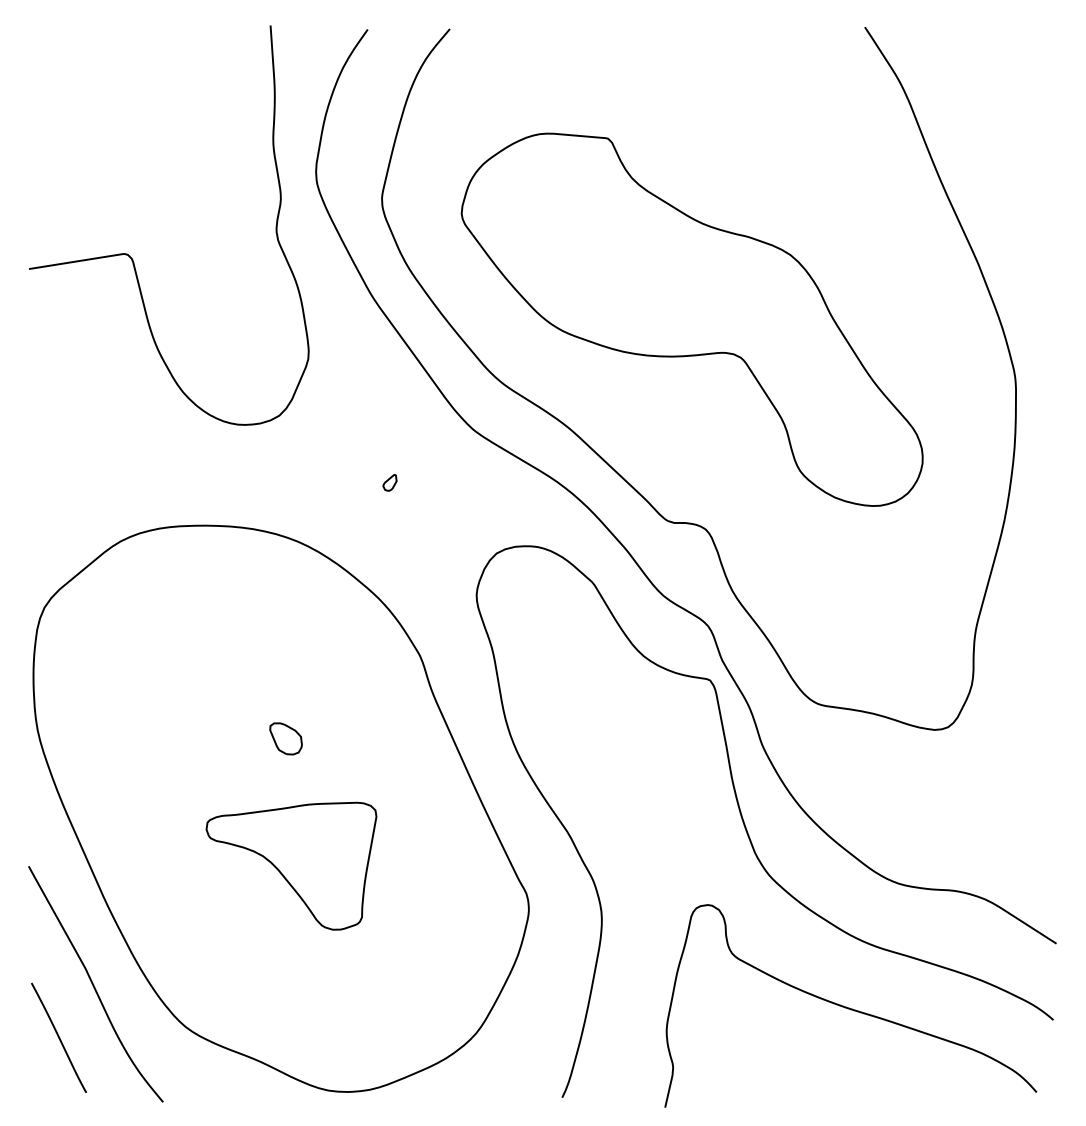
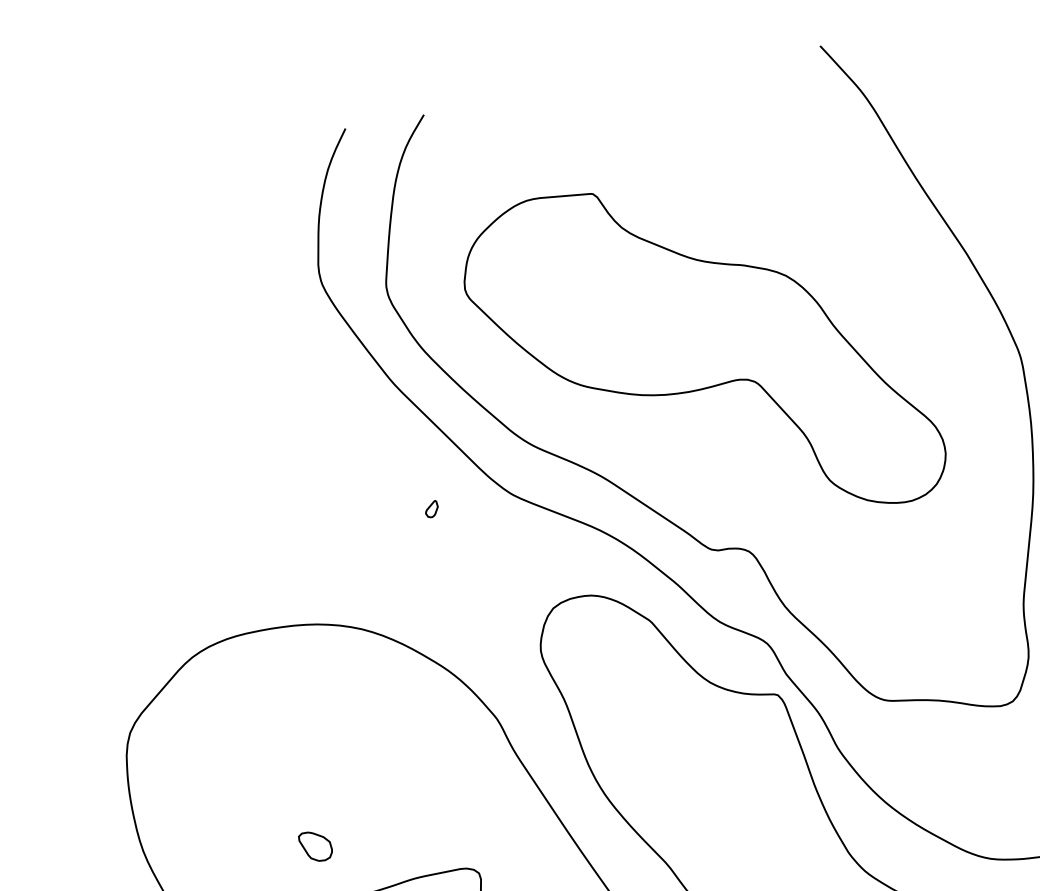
curve: (133, 259) -> (158, 386), removed
part: (389, 482) -> (431, 509), moved
part: (285, 738) -> (315, 846), moved

